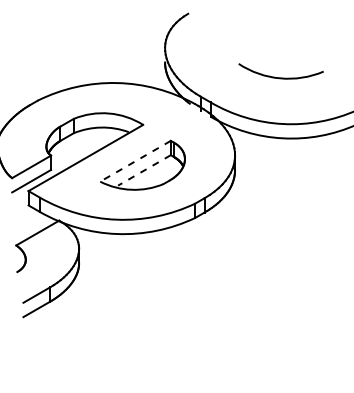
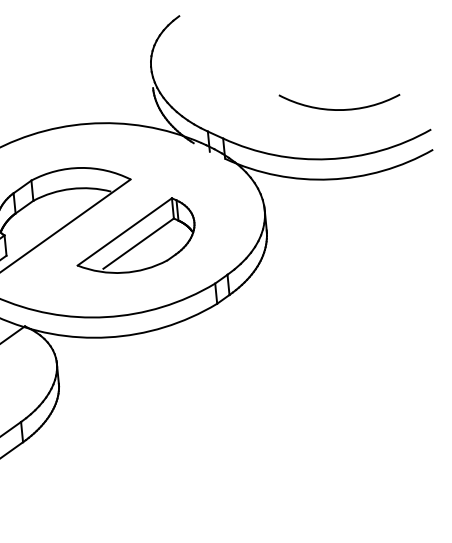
arc: (280, 77) -> (339, 108), moved
line: (135, 161) -> (124, 232), dashed -> solid
line: (144, 170) -> (138, 243), dashed -> solid

